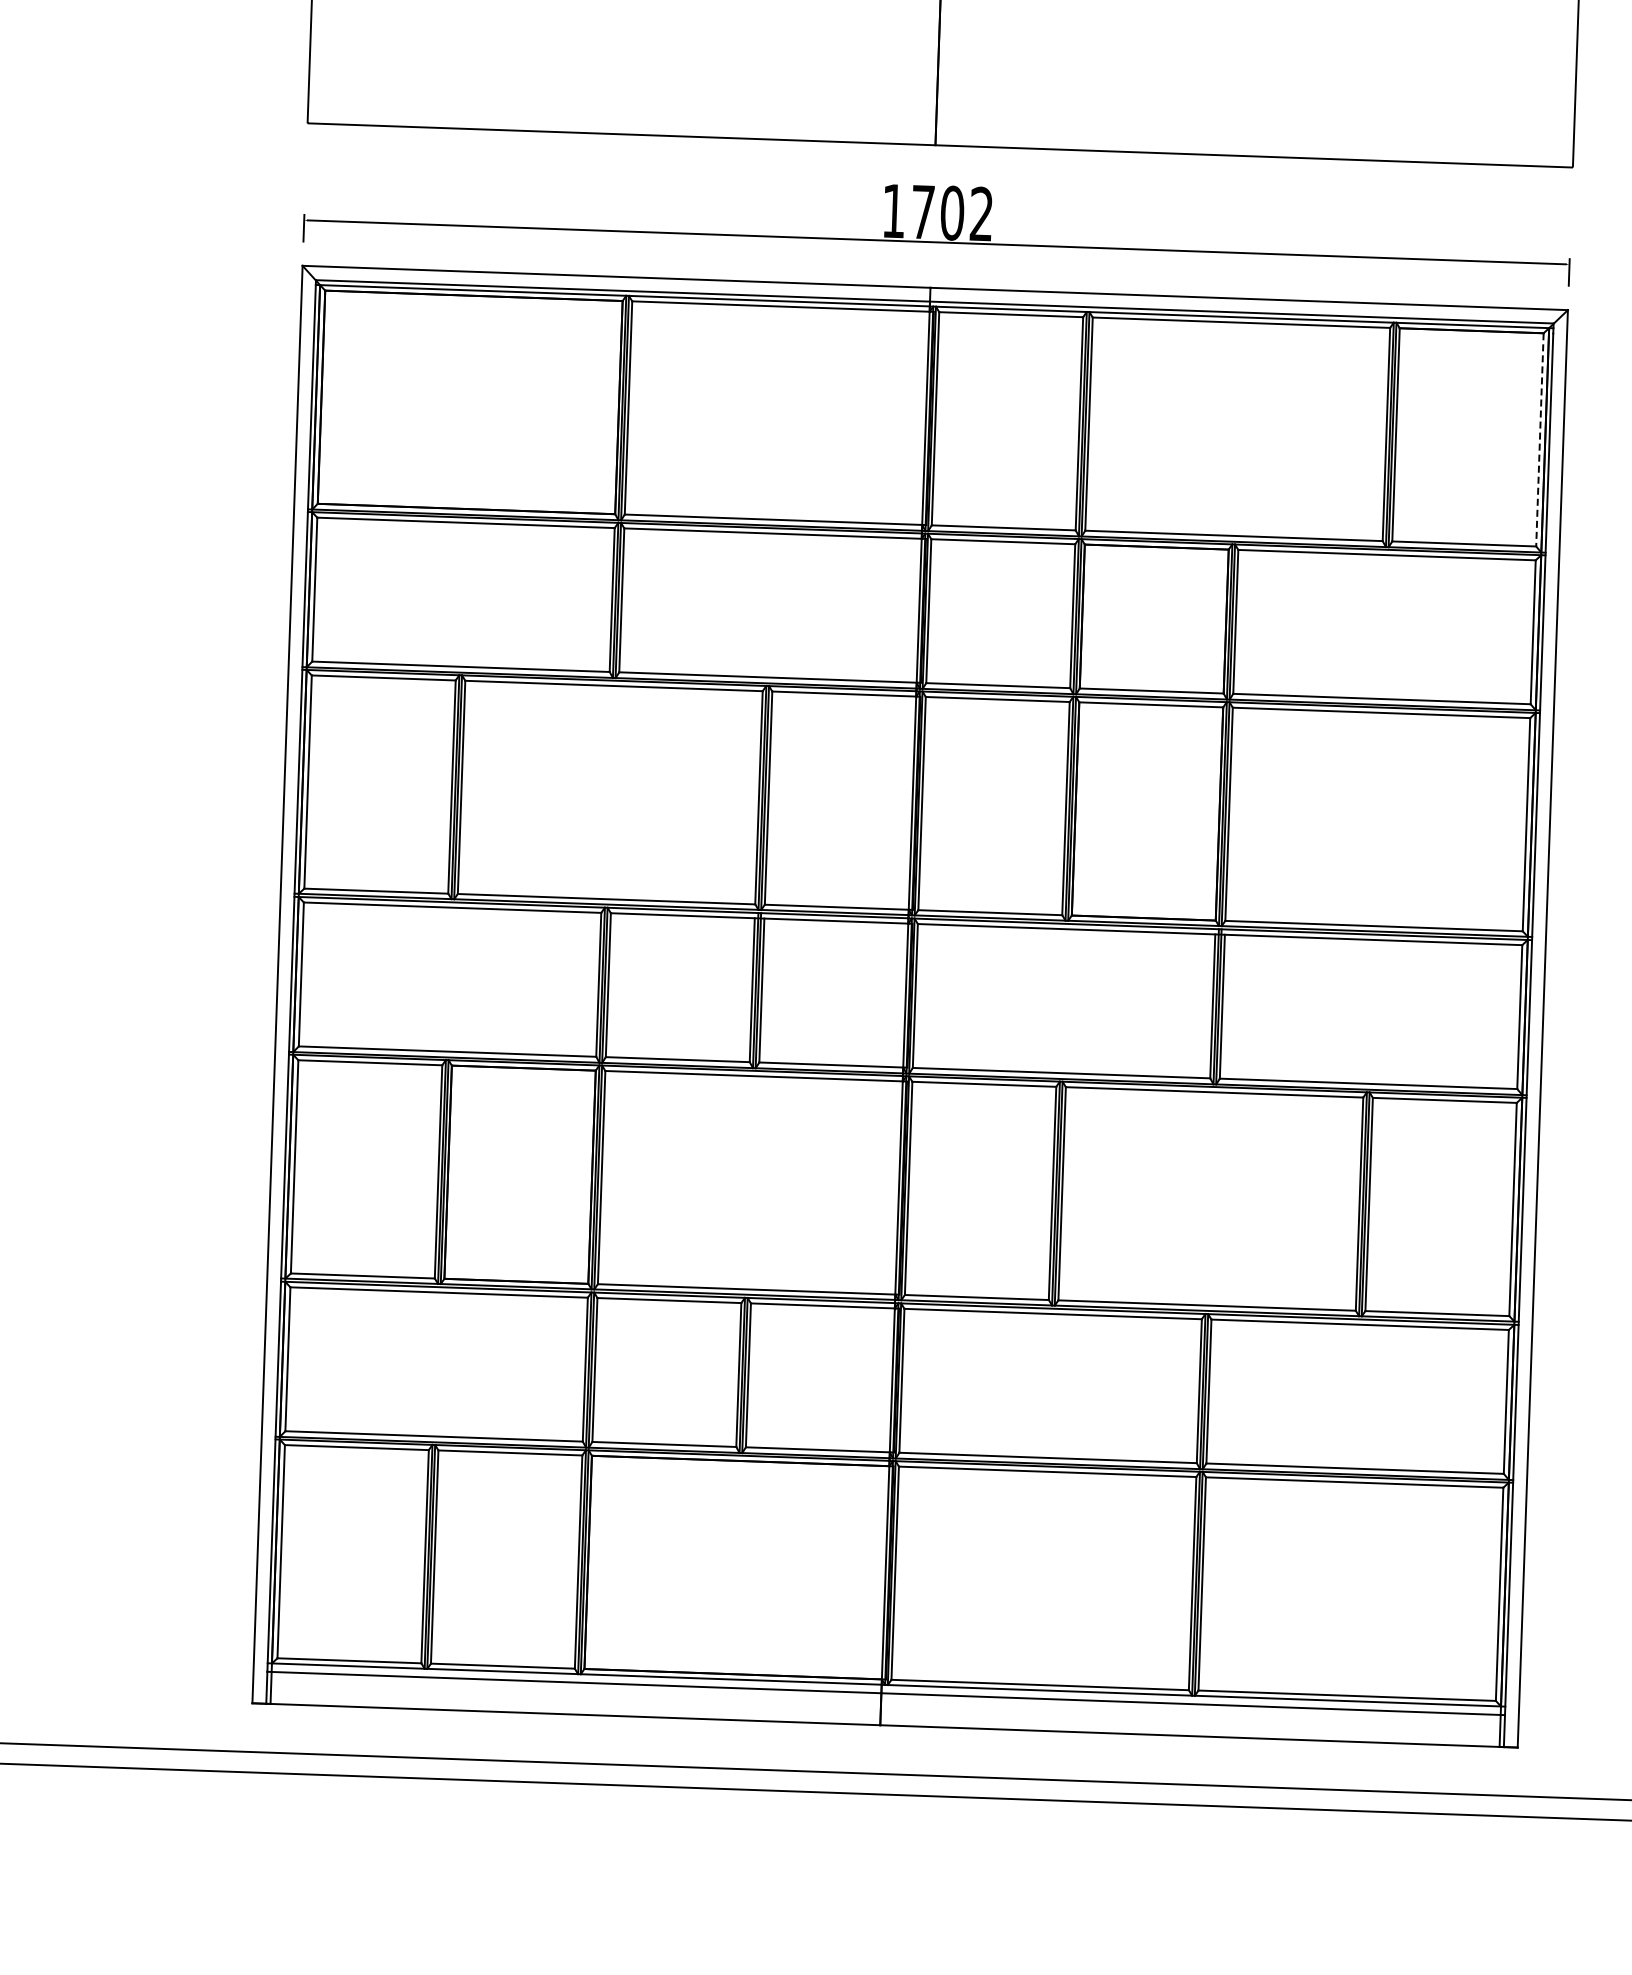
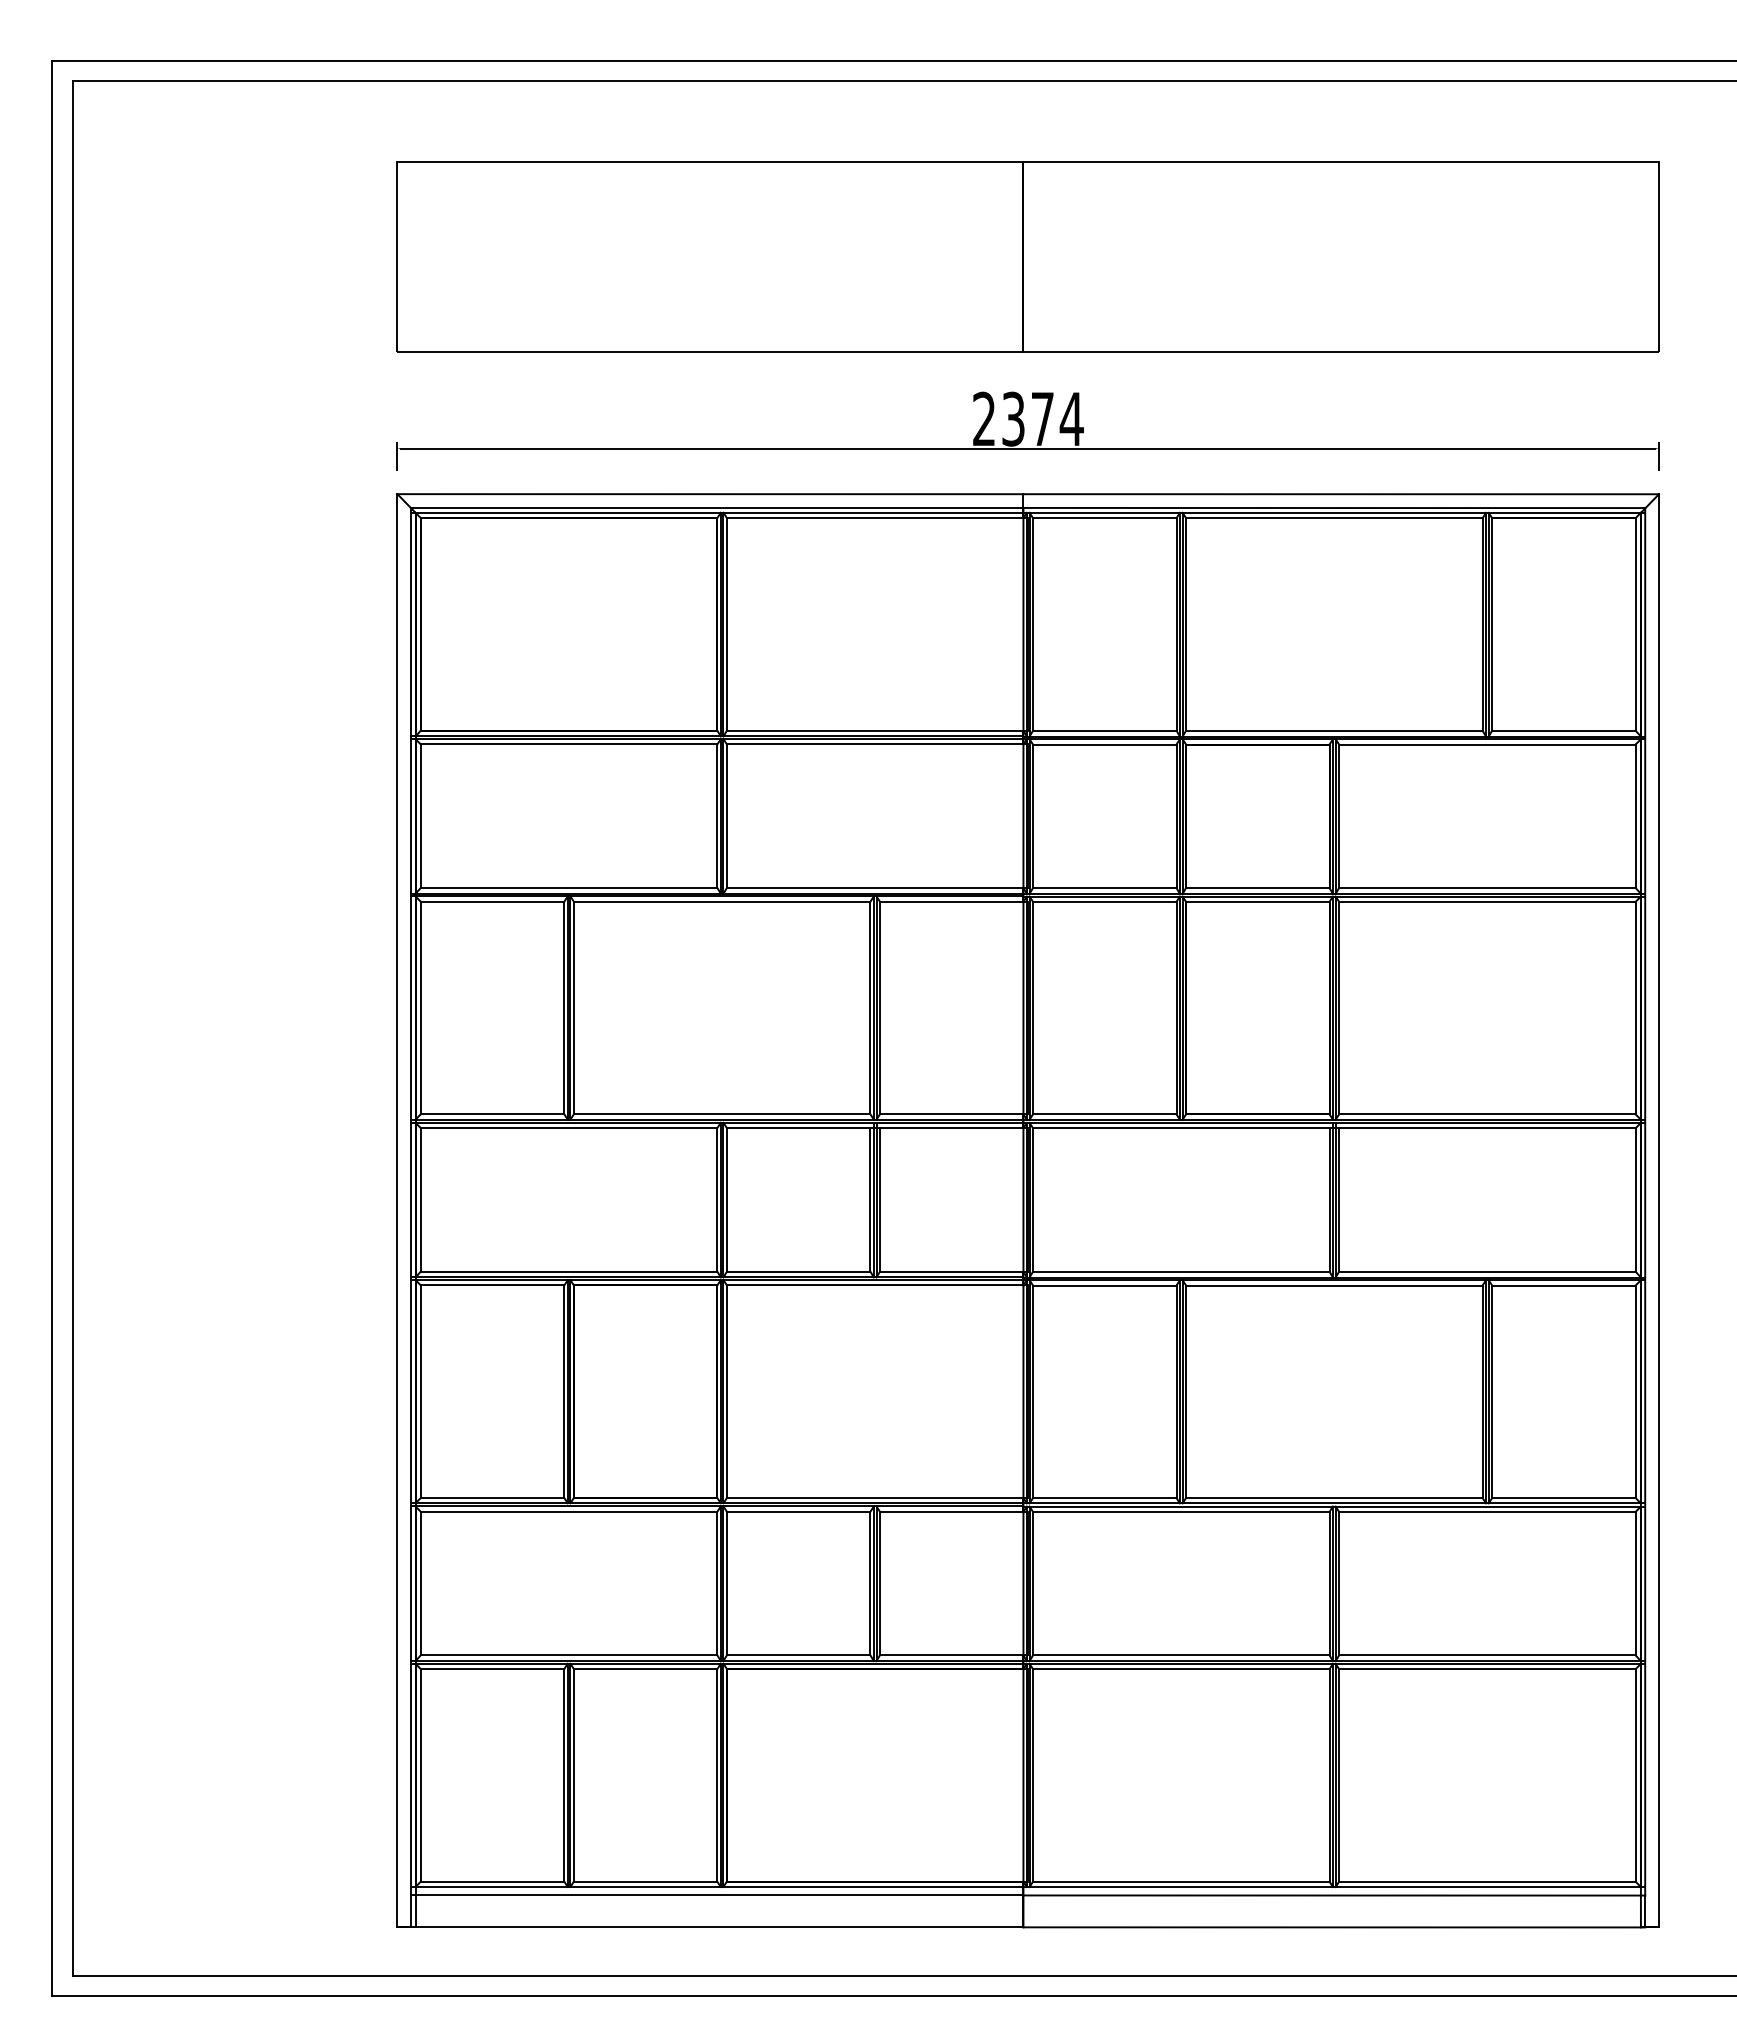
text: (938, 212) -> (1028, 418), 1702 -> 2374
line: (1539, 439) -> (1635, 624), dashed -> solid

